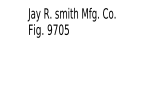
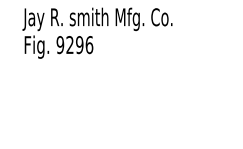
text: (61, 29) -> (80, 44), 9705 -> 9296

